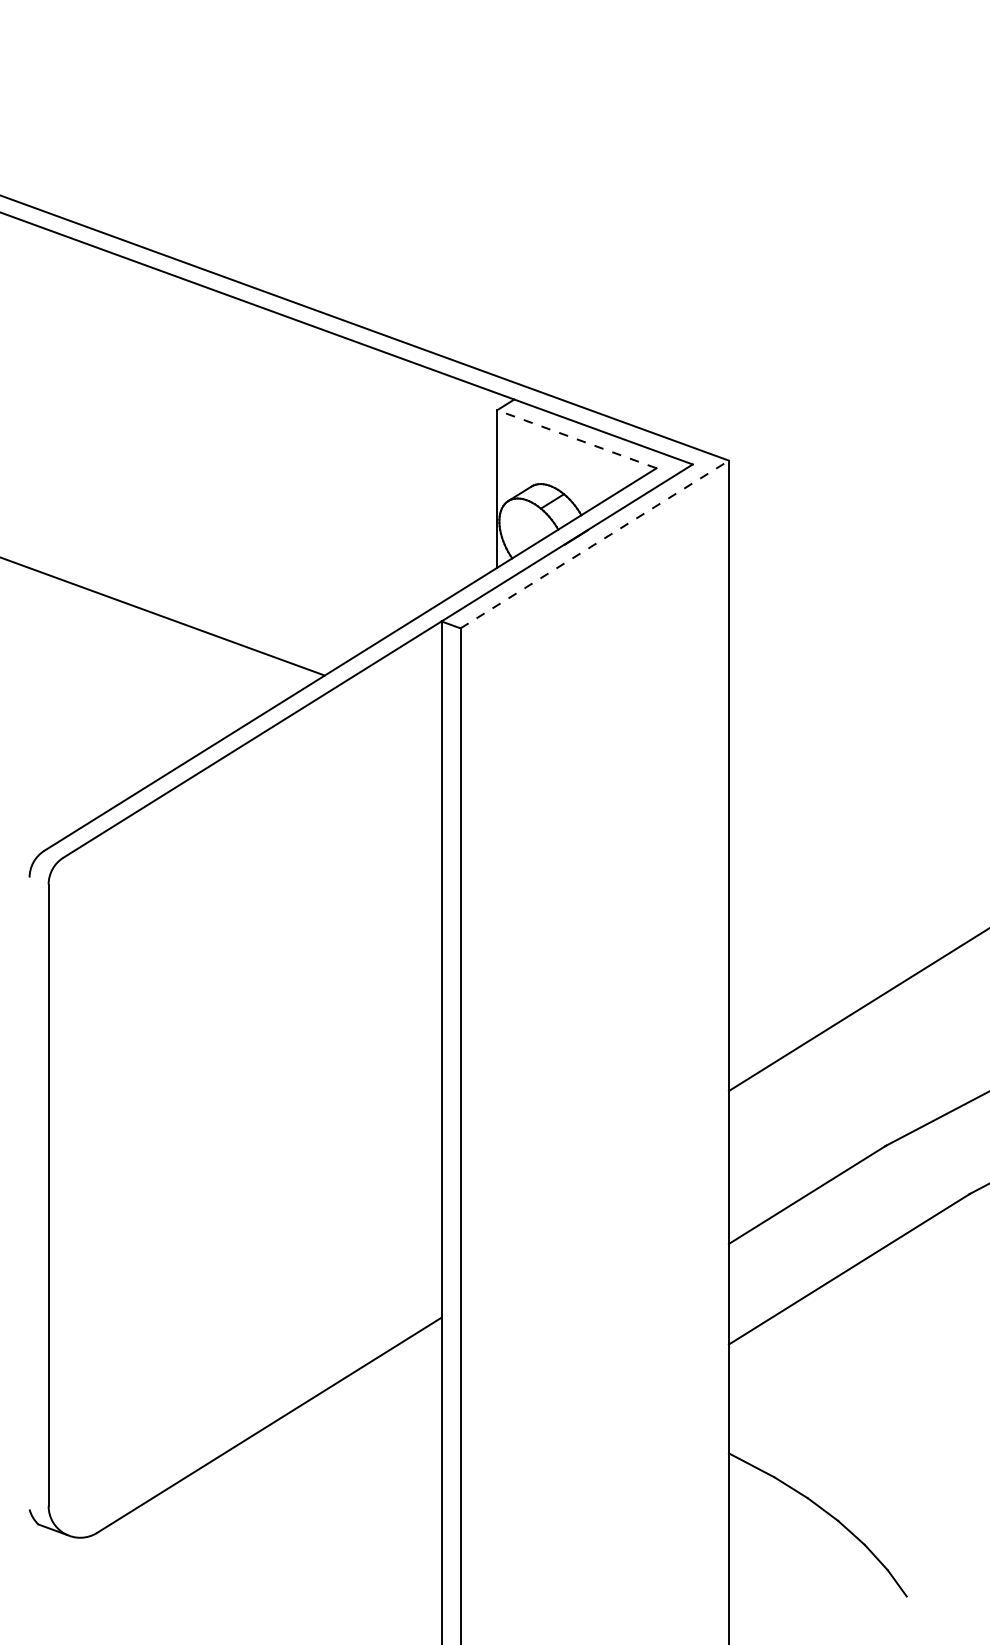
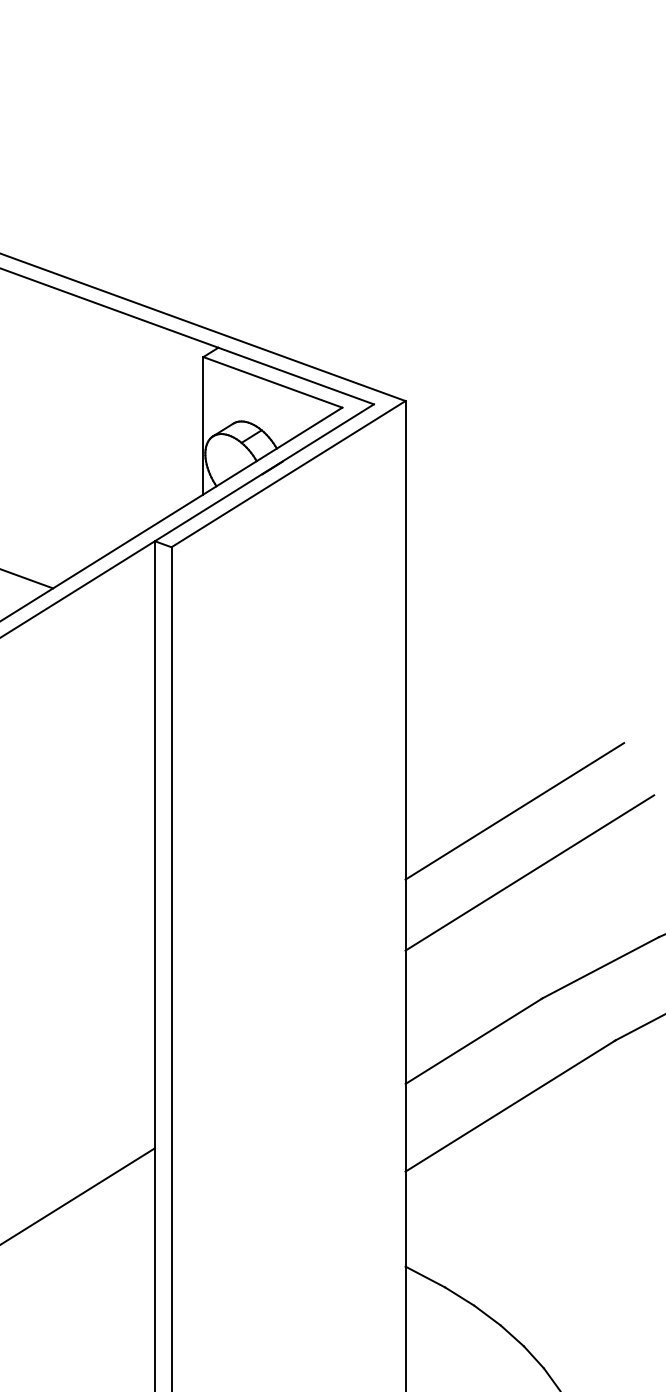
line: (576, 439) -> (272, 382), dashed -> solid
line: (595, 544) -> (289, 474), dashed -> solid
line: (853, 930) -> (514, 810), added

